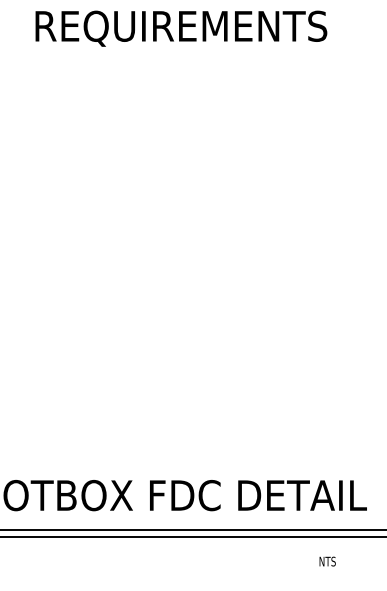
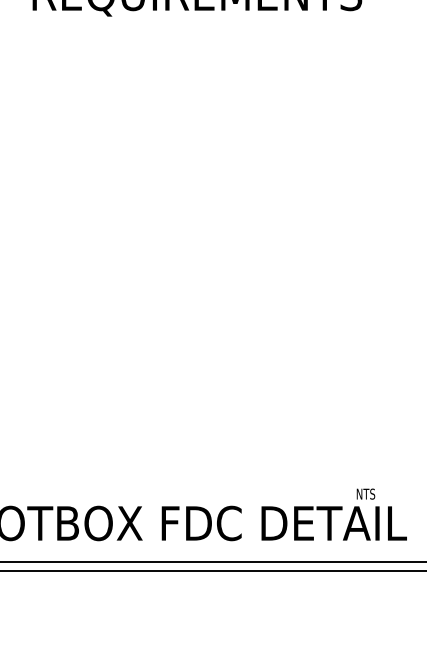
text: (327, 561) -> (365, 494), moved

